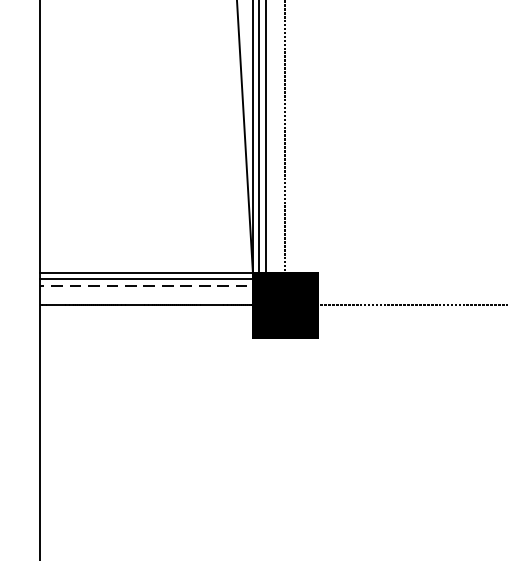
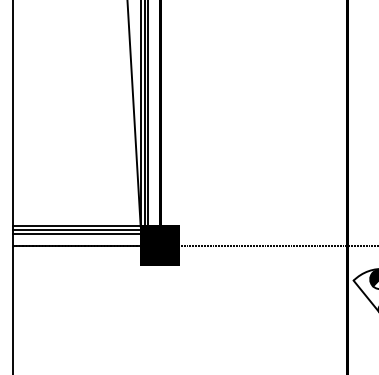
line: (151, 286) -> (80, 234), dashed -> solid

